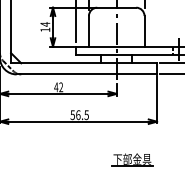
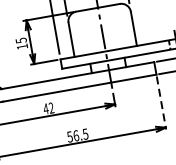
text: (45, 24) -> (21, 40), 14 -> 15
line: (157, 99) -> (161, 102), solid -> dashed

